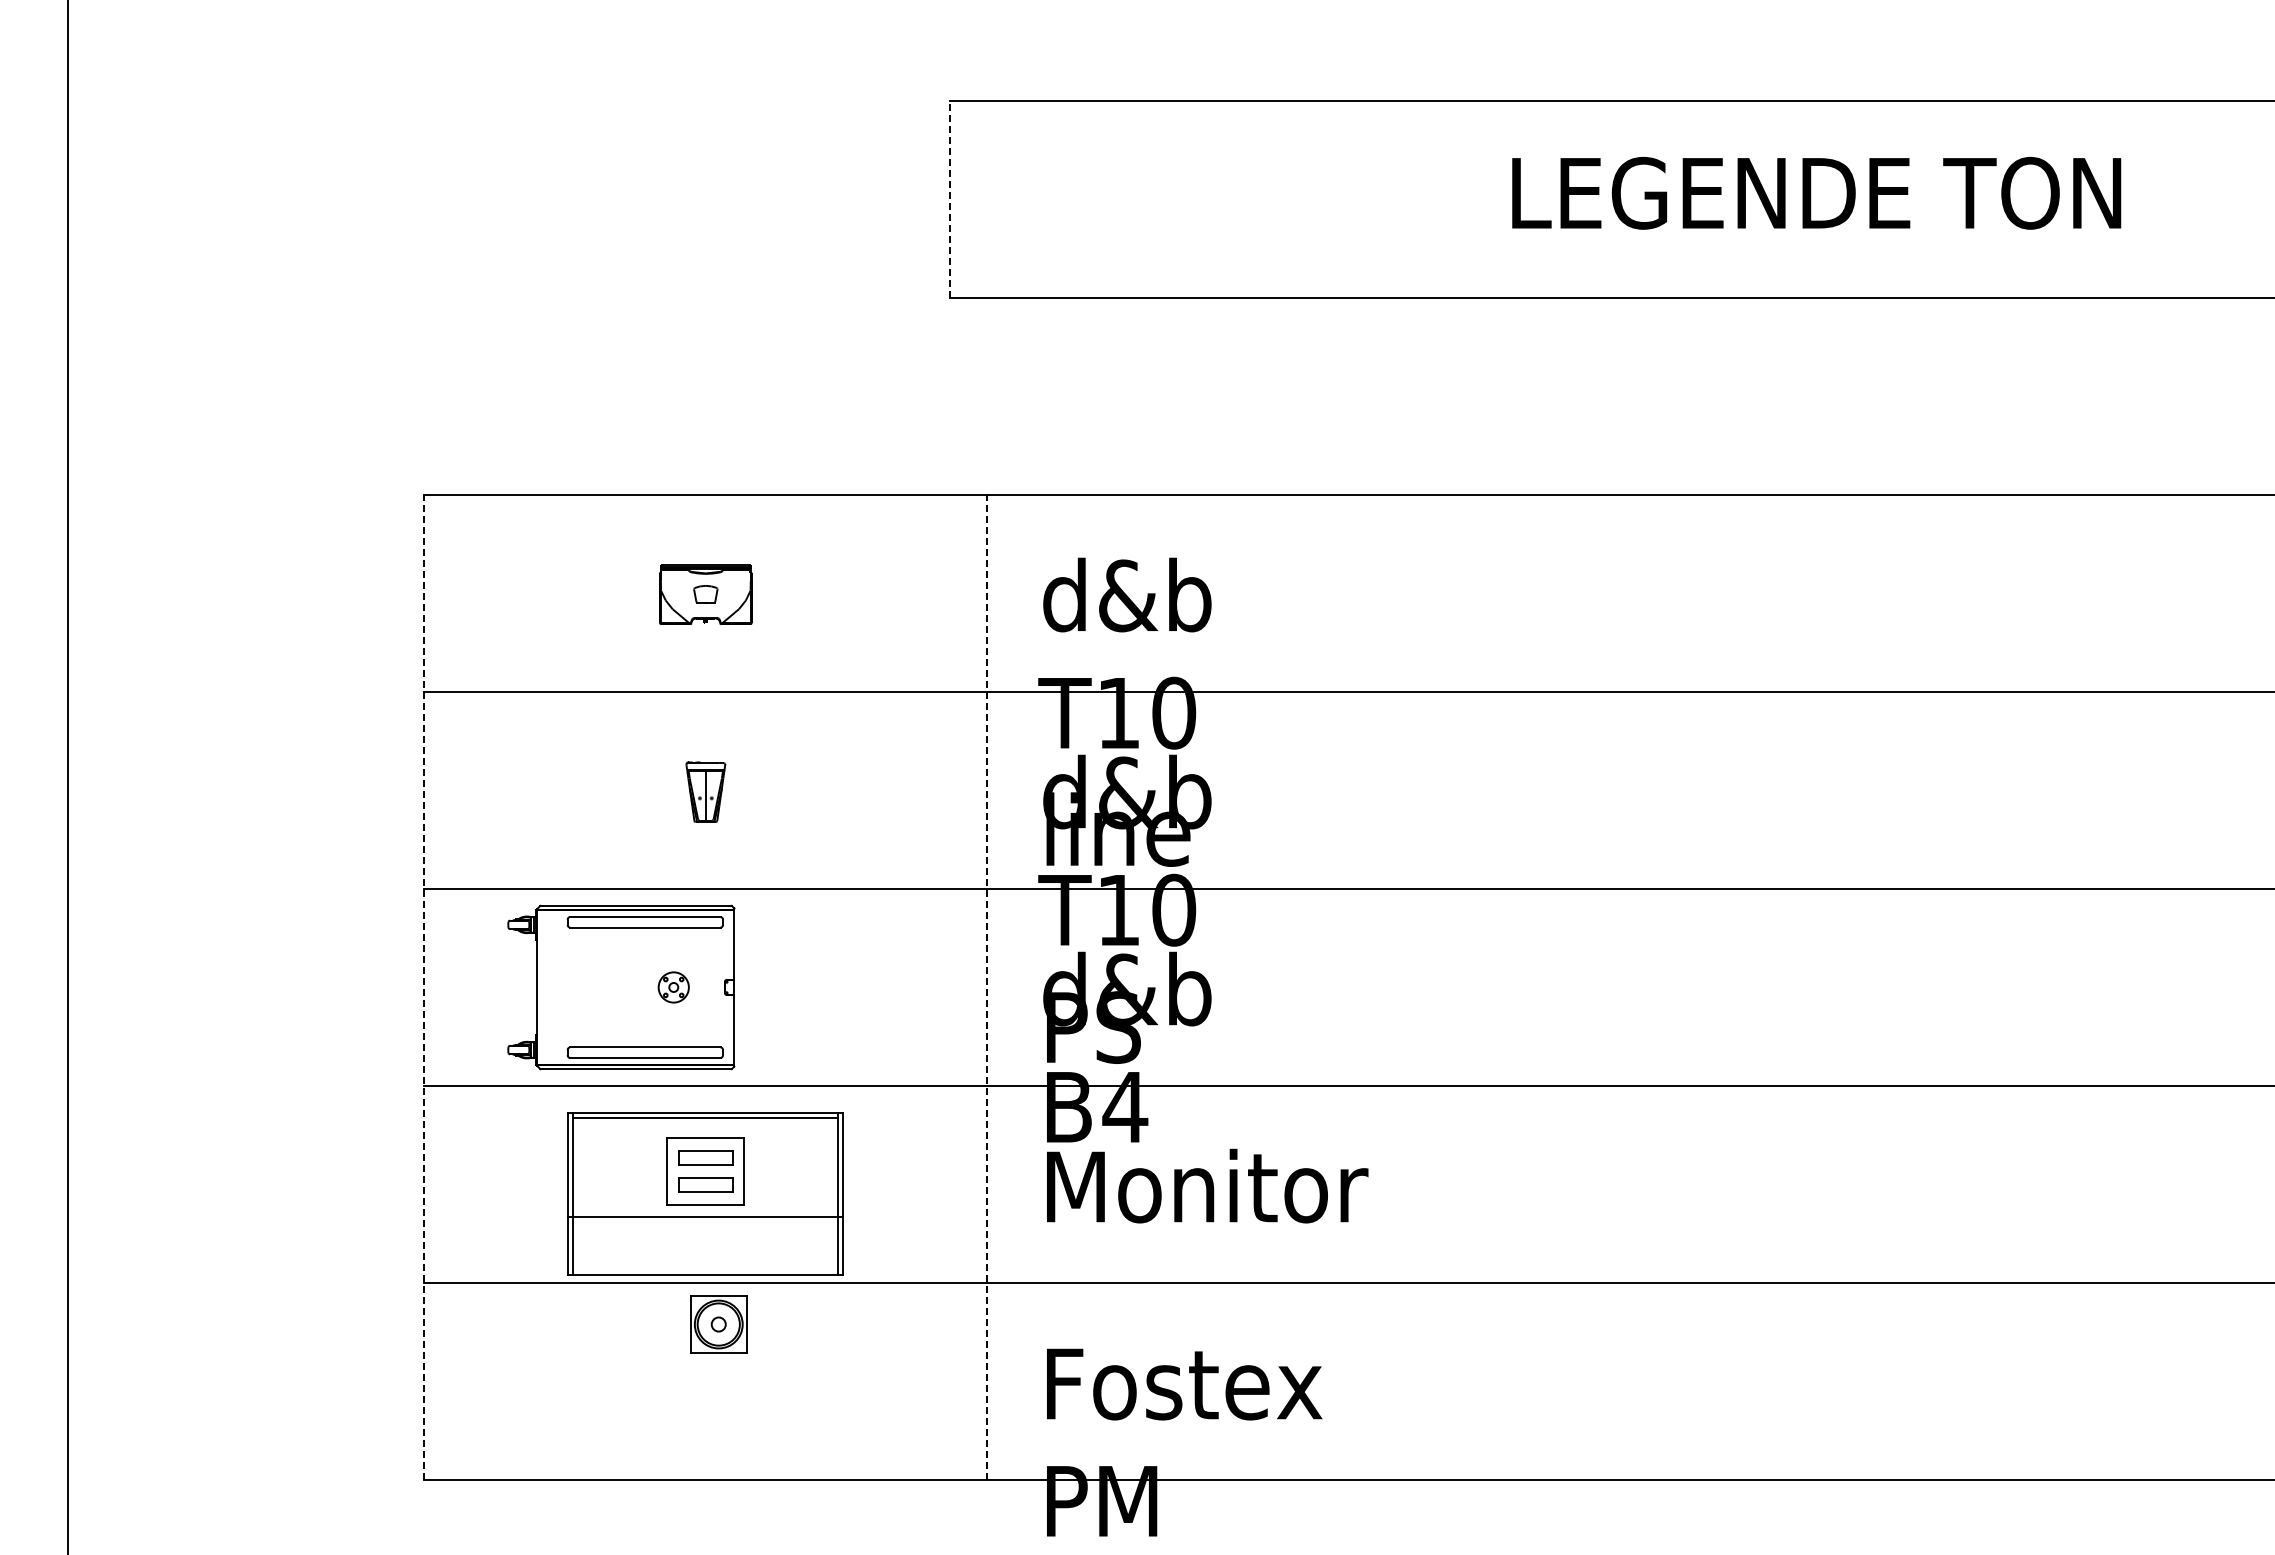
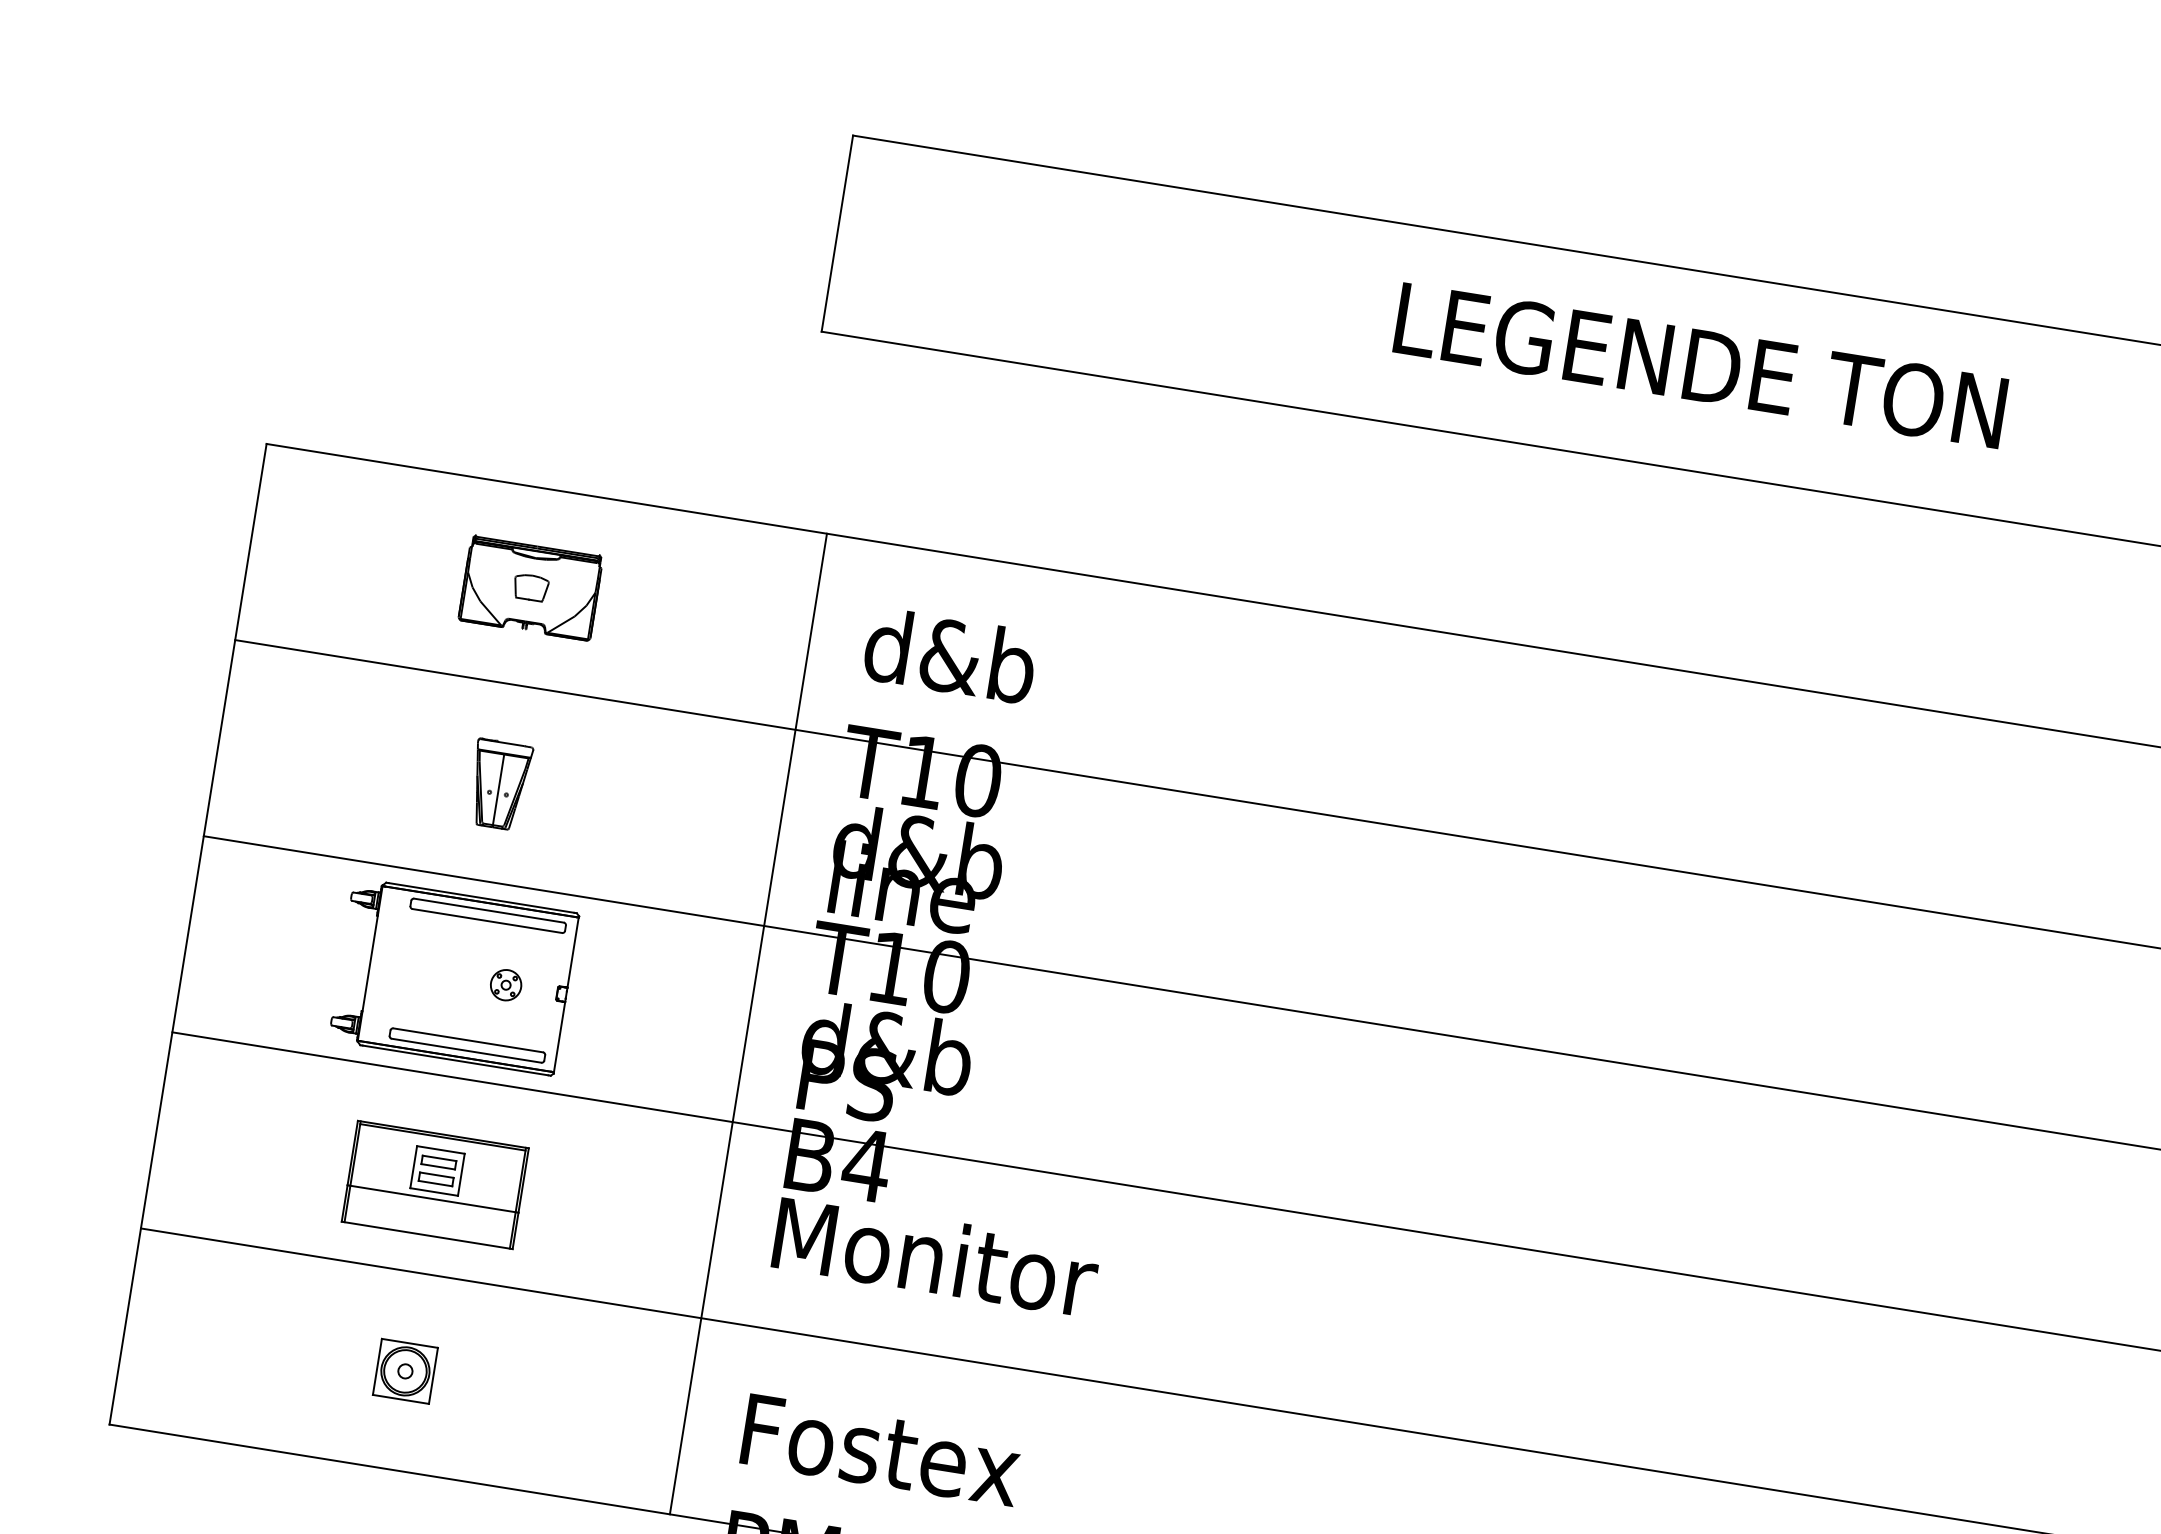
line: (950, 199) -> (837, 233), dashed -> solid
part: (705, 594) -> (530, 587), size x1.43
part: (705, 791) -> (499, 784), size x1.43
line: (424, 987) -> (188, 934), dashed -> solid
part: (621, 987) -> (454, 976), moved
line: (987, 987) -> (748, 1024), dashed -> solid
part: (705, 1194) -> (434, 1185), size x0.62
part: (718, 1324) -> (405, 1371), moved

